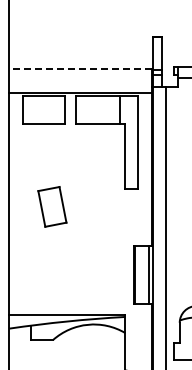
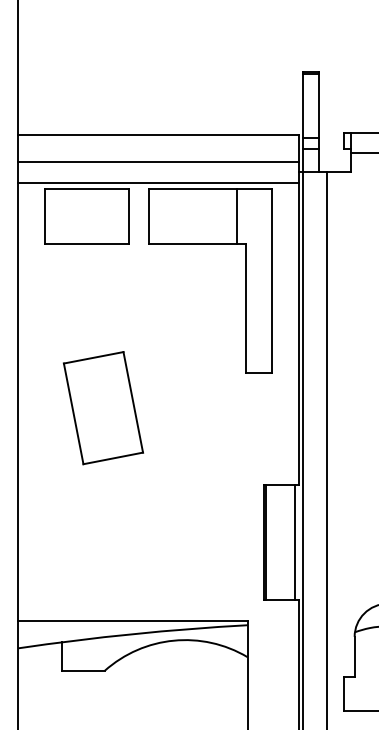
line: (79, 68) -> (156, 135), dashed -> solid
line: (80, 82) -> (158, 162), added
part: (52, 206) -> (103, 407), size x1.43

